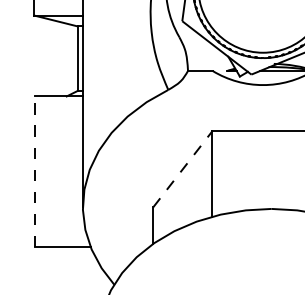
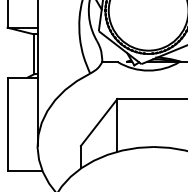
line: (183, 169) -> (99, 122), dashed -> solid
line: (35, 172) -> (8, 124), dashed -> solid

